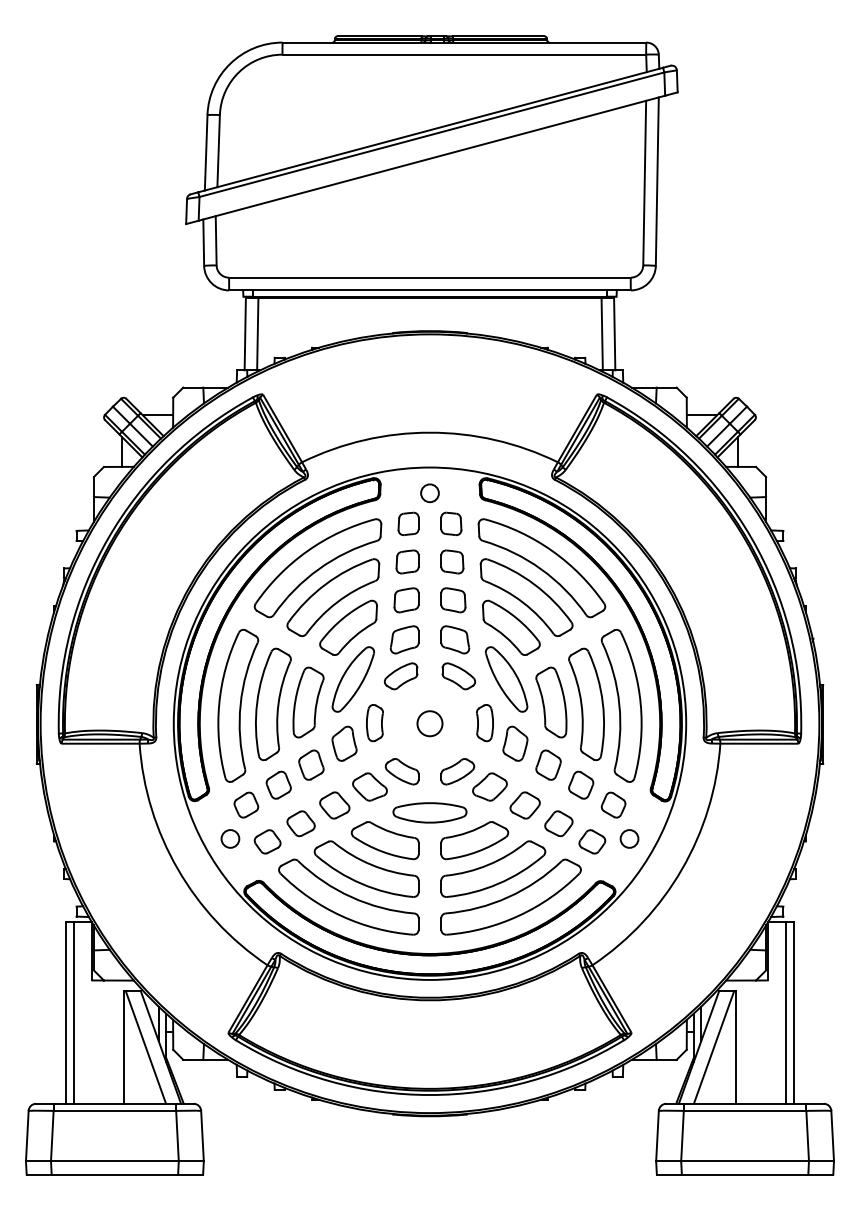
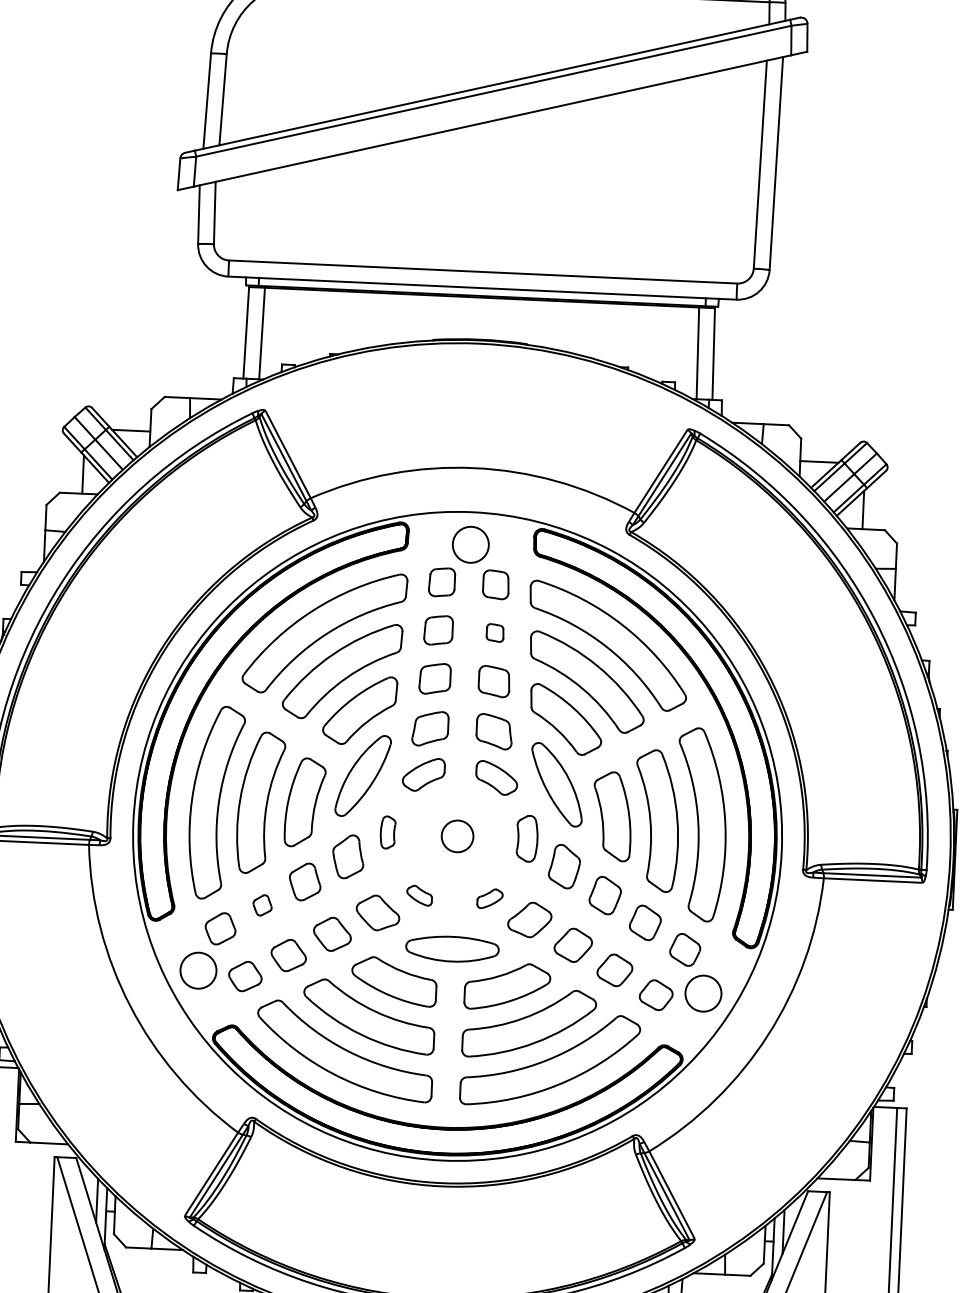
circle: (429, 493) -> (470, 545), size x1.6
part: (452, 561) -> (495, 632), size x0.6
part: (374, 723) -> (387, 832), size x0.7
part: (401, 771) -> (418, 895), size x0.6
part: (457, 771) -> (489, 898), size x0.6
part: (278, 784) -> (262, 904), size x0.6
circle: (230, 838) -> (198, 970), size x1.6
circle: (629, 838) -> (703, 993), size x1.6

